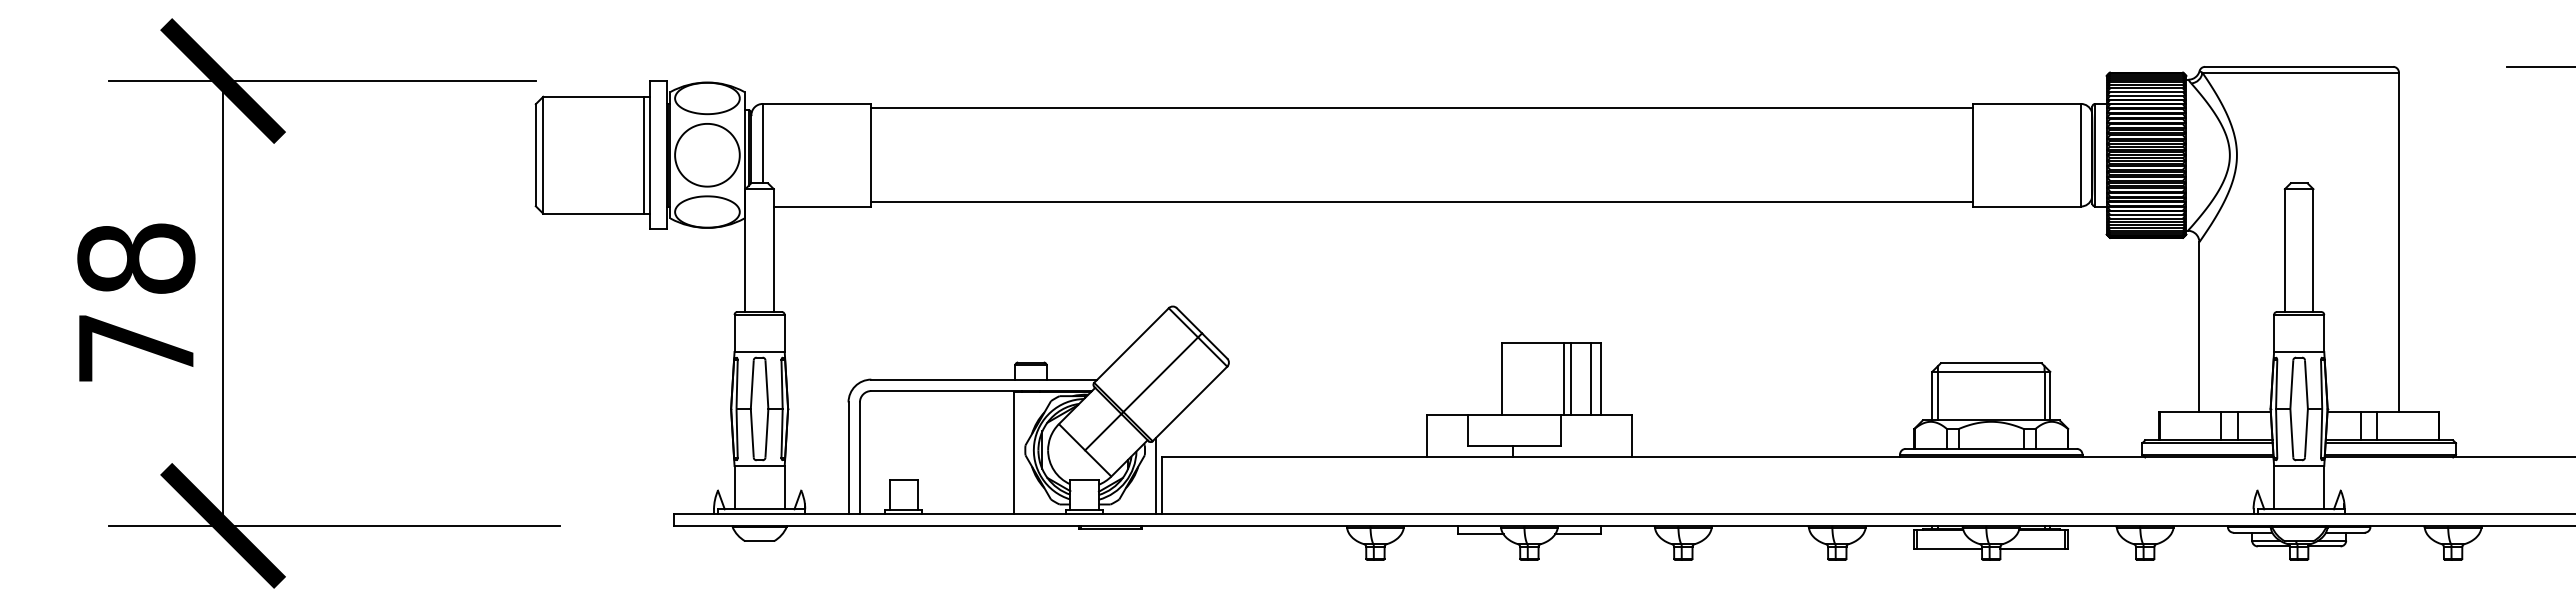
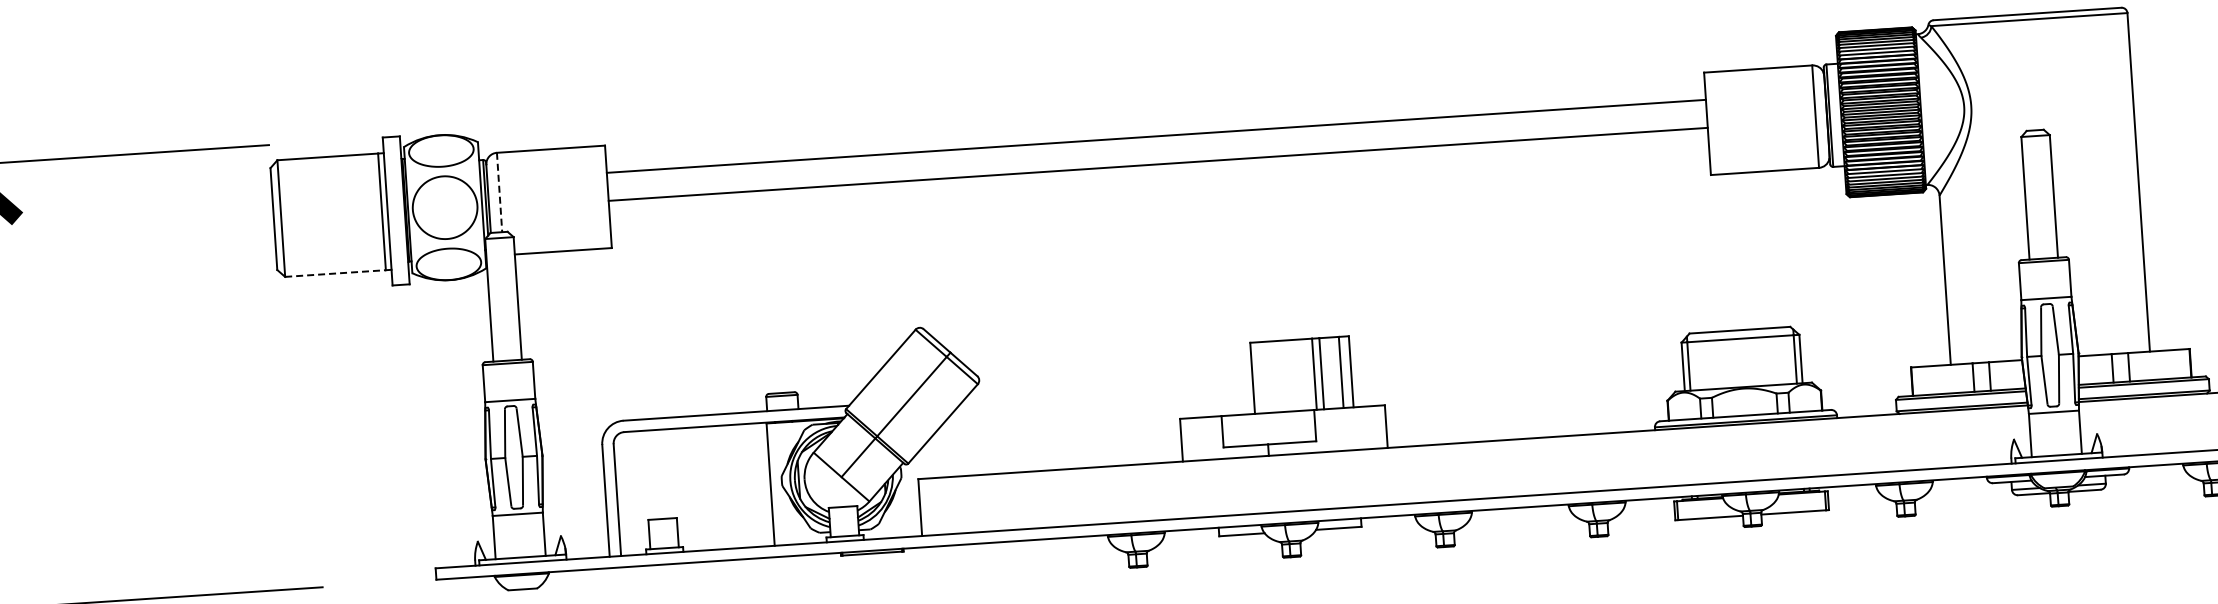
line: (1421, 108) -> (1156, 136), moved
line: (762, 143) -> (499, 192), solid -> dashed
line: (1421, 202) -> (1157, 164), moved
line: (594, 213) -> (336, 273), solid -> dashed
line: (1156, 475) -> (914, 497), removed

